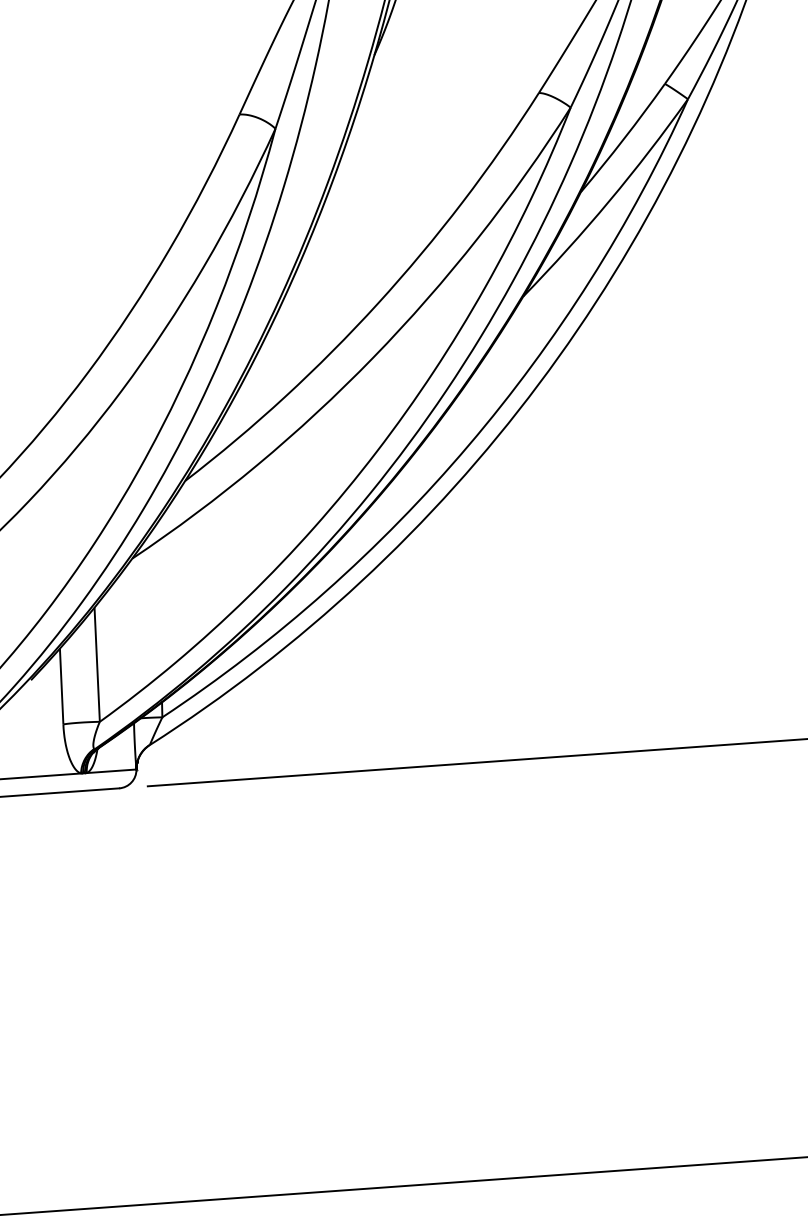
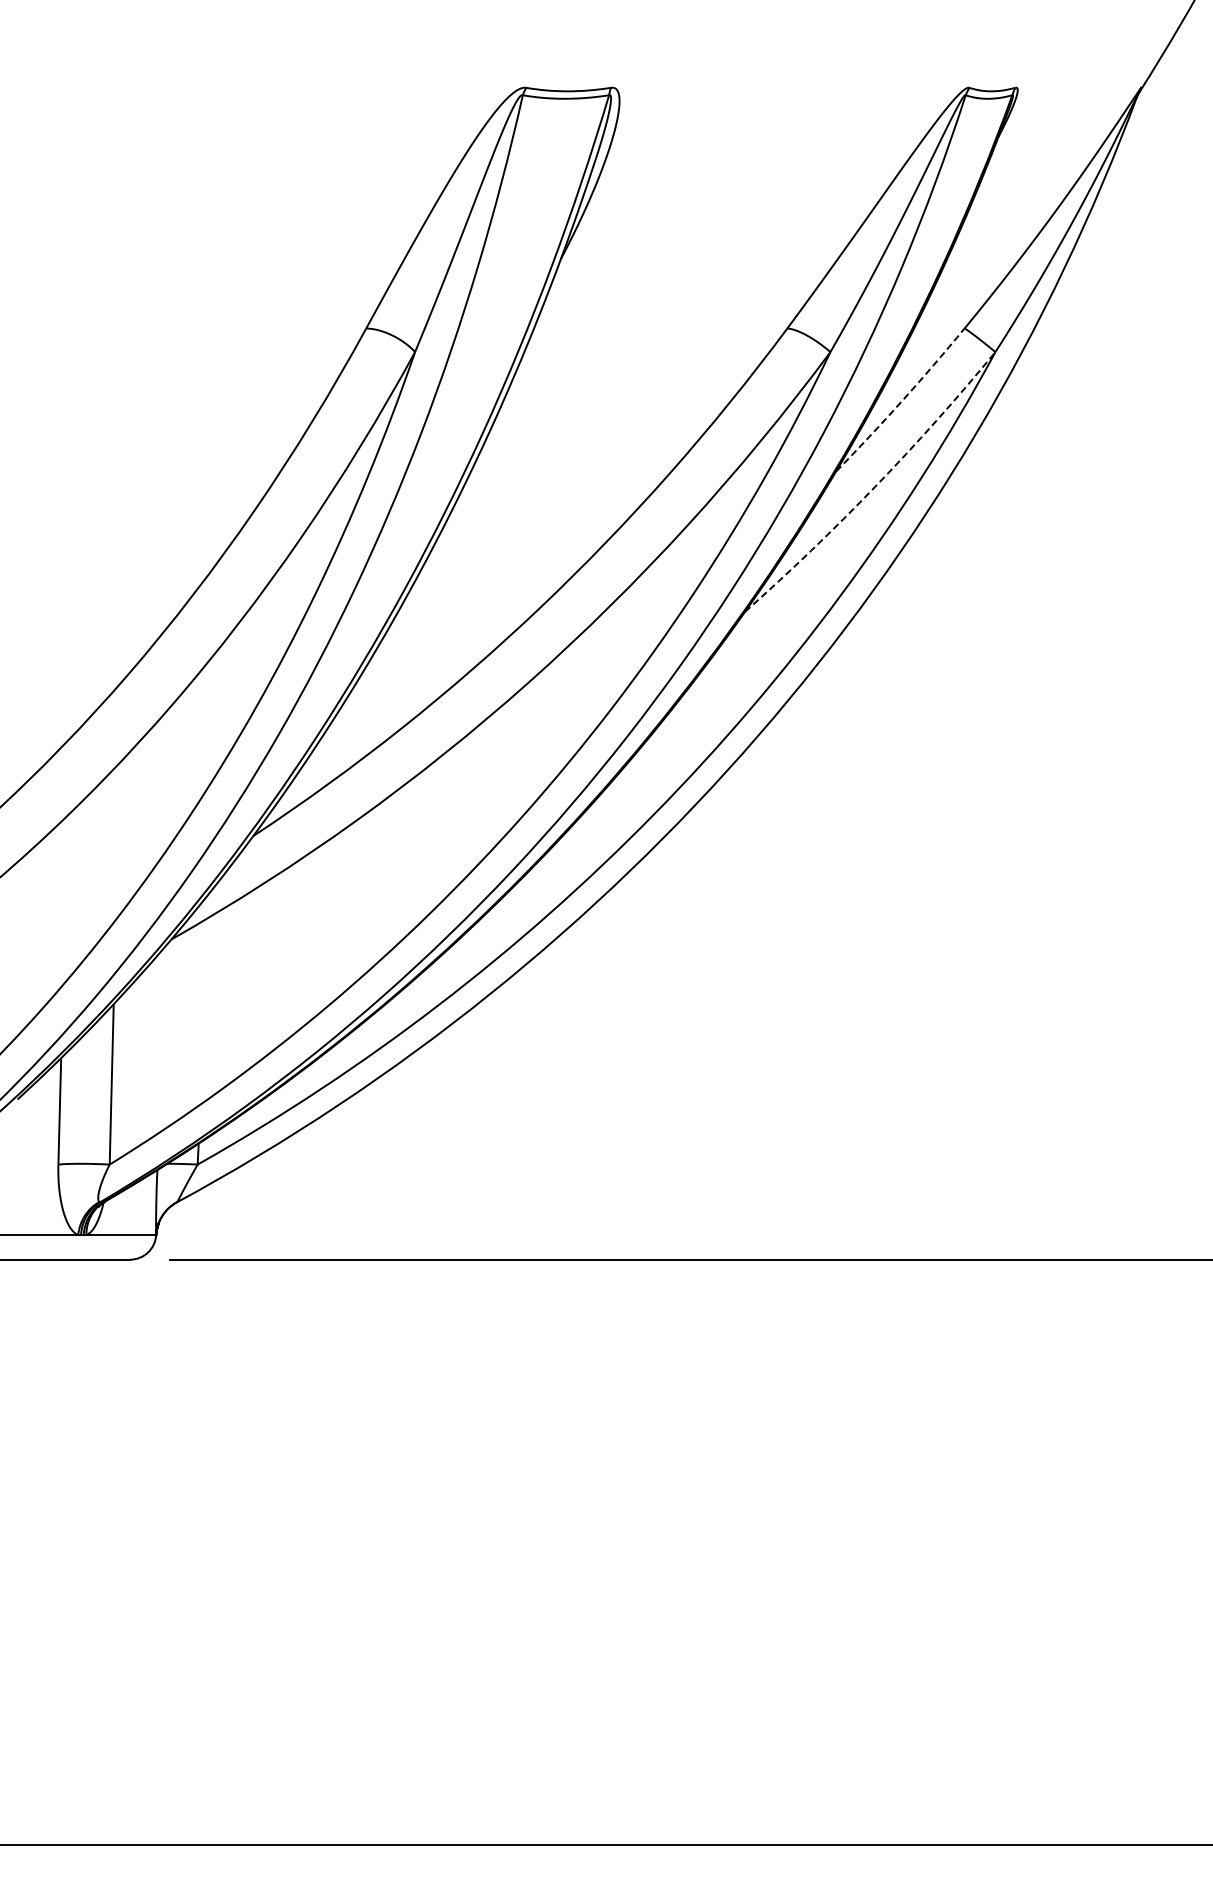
arc: (623, 139) -> (901, 401), solid -> dashed
arc: (609, 200) -> (875, 486), solid -> dashed

